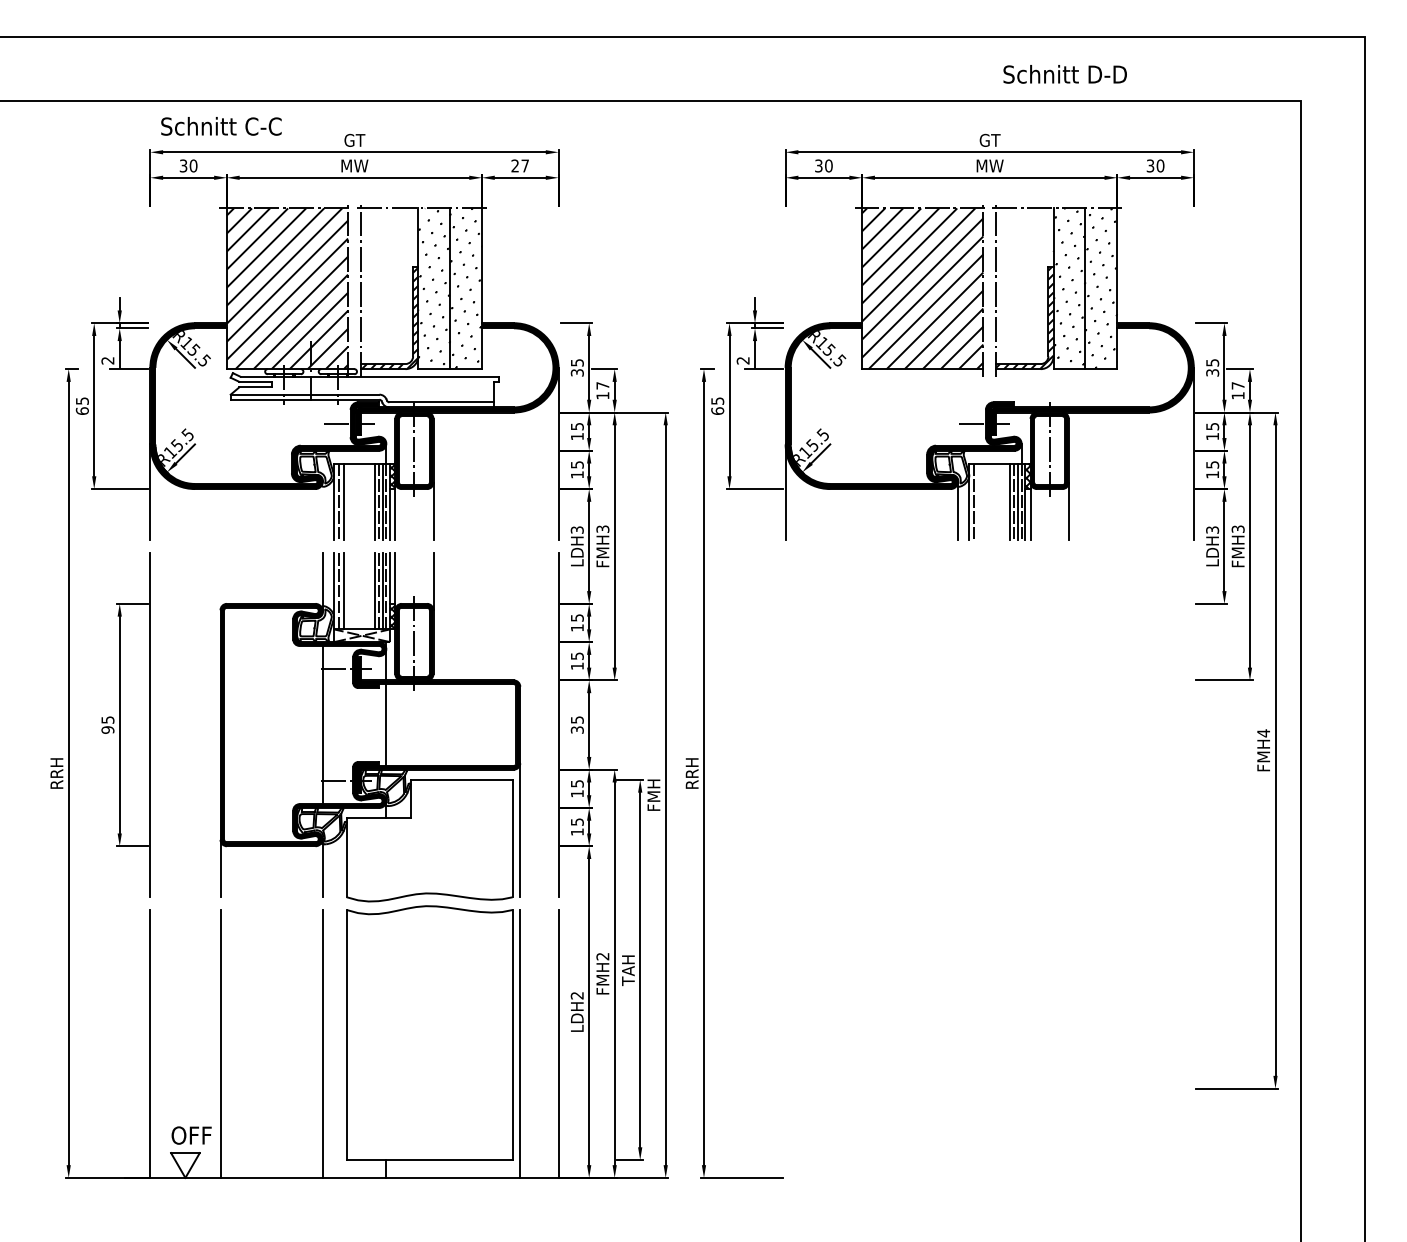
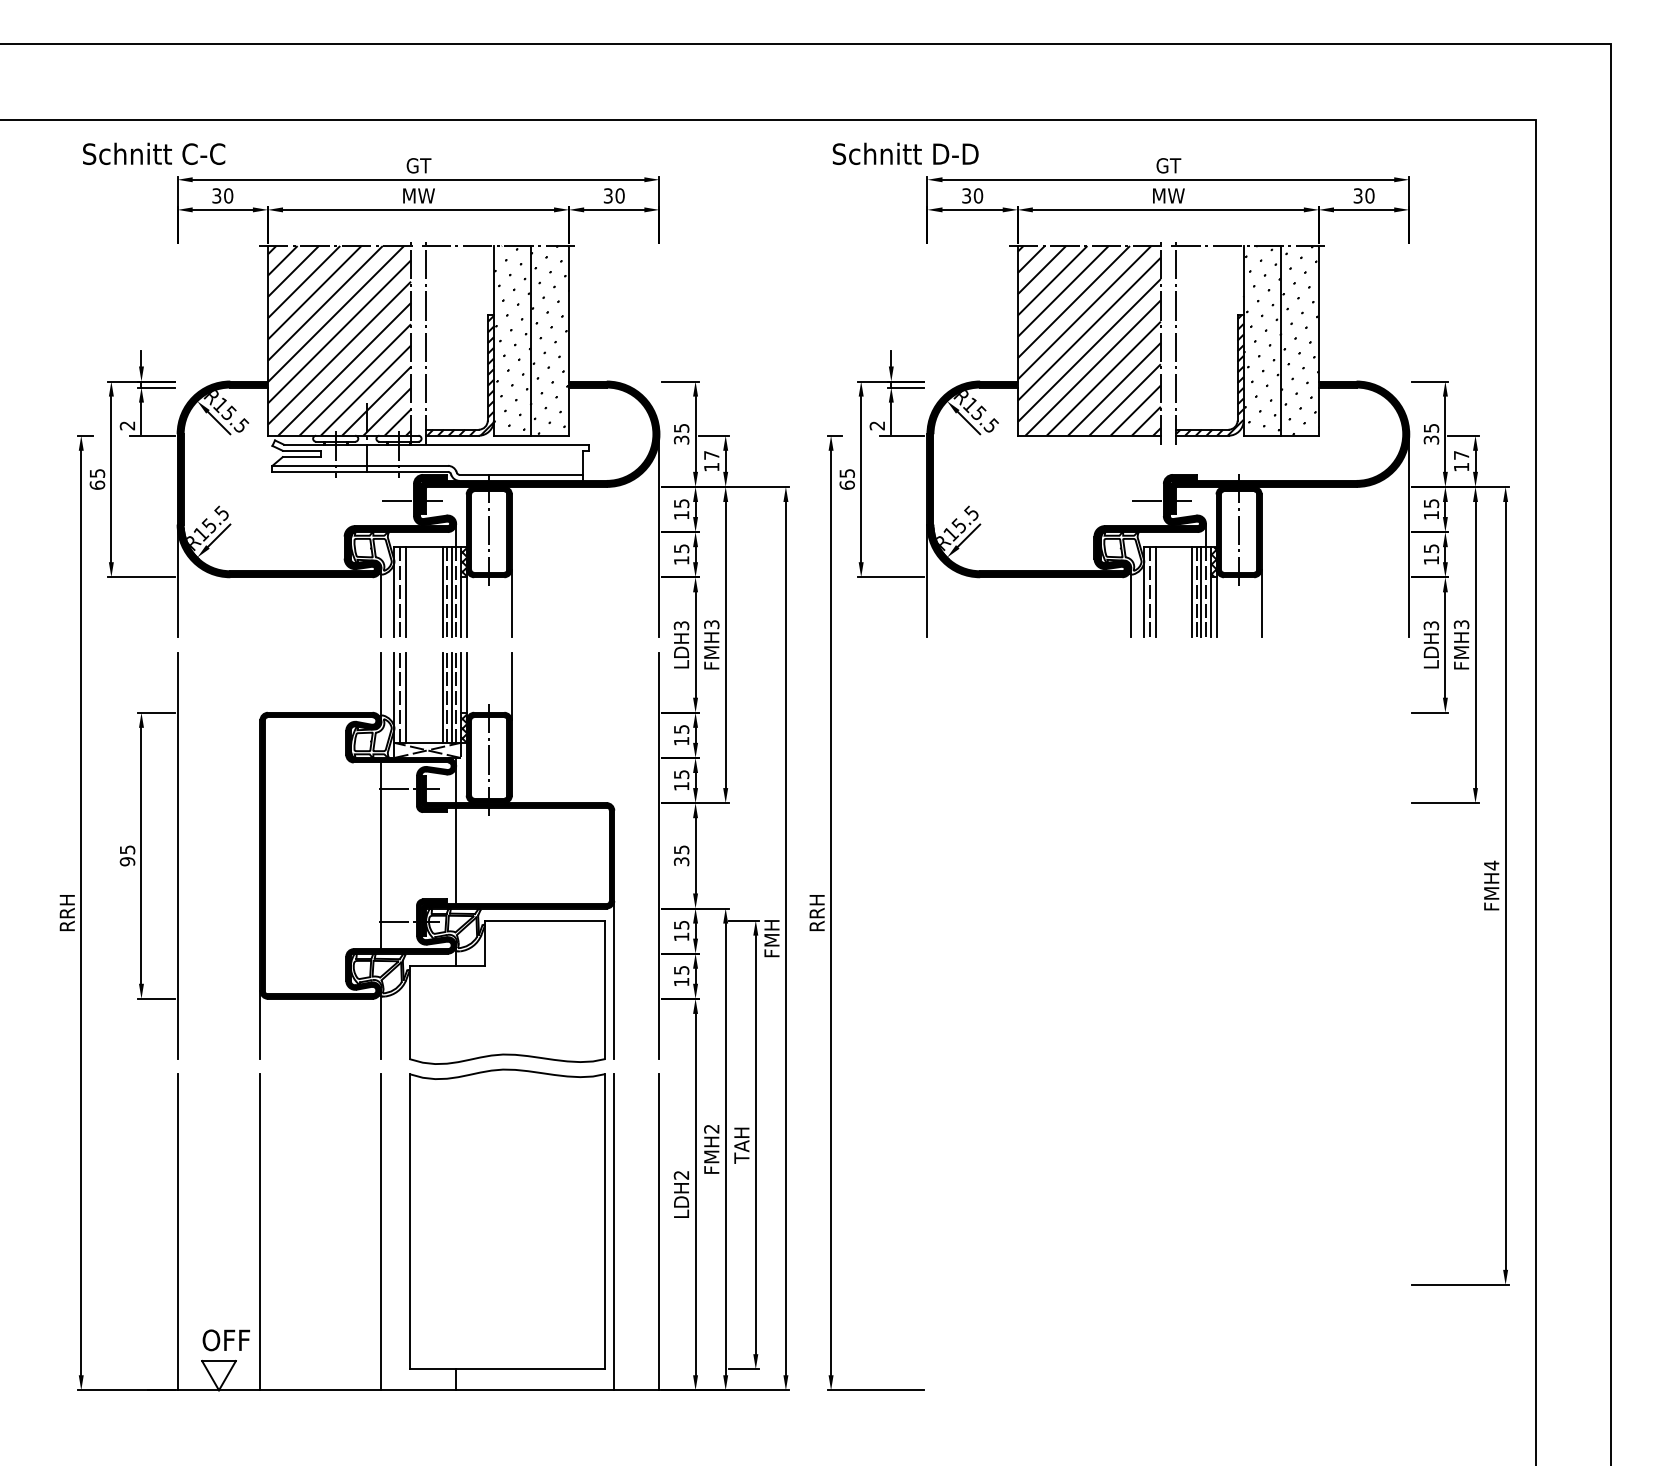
text: (1064, 74) -> (904, 154), moved
text: (221, 126) -> (154, 154), moved
text: (520, 165) -> (614, 195), 27 -> 30
line: (979, 501) -> (1156, 591), added
line: (322, 511) -> (380, 603), added

